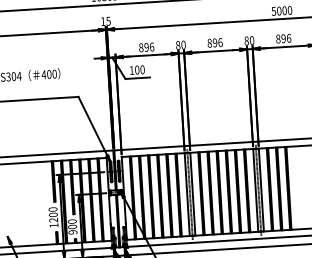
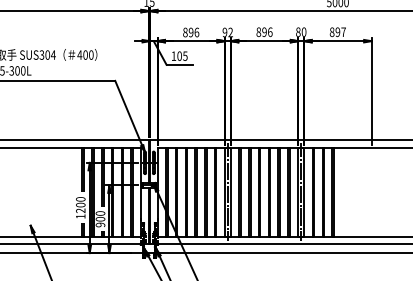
text: (288, 37) -> (343, 31), 896 -> 897
text: (180, 45) -> (227, 32), 80 -> 92
text: (142, 69) -> (185, 55), 100 -> 105

